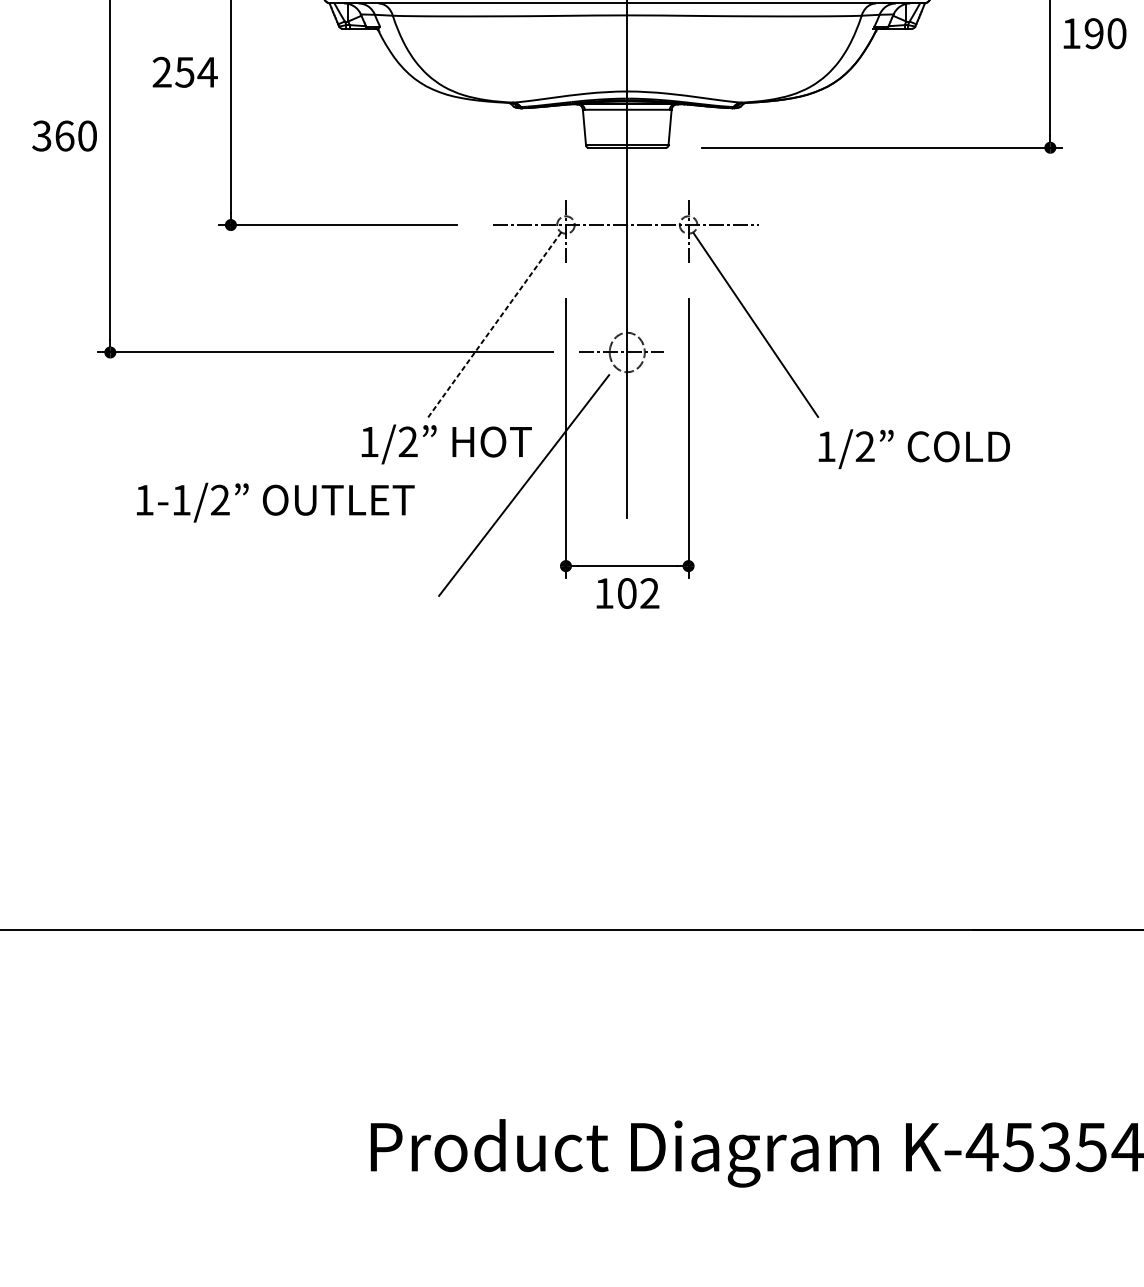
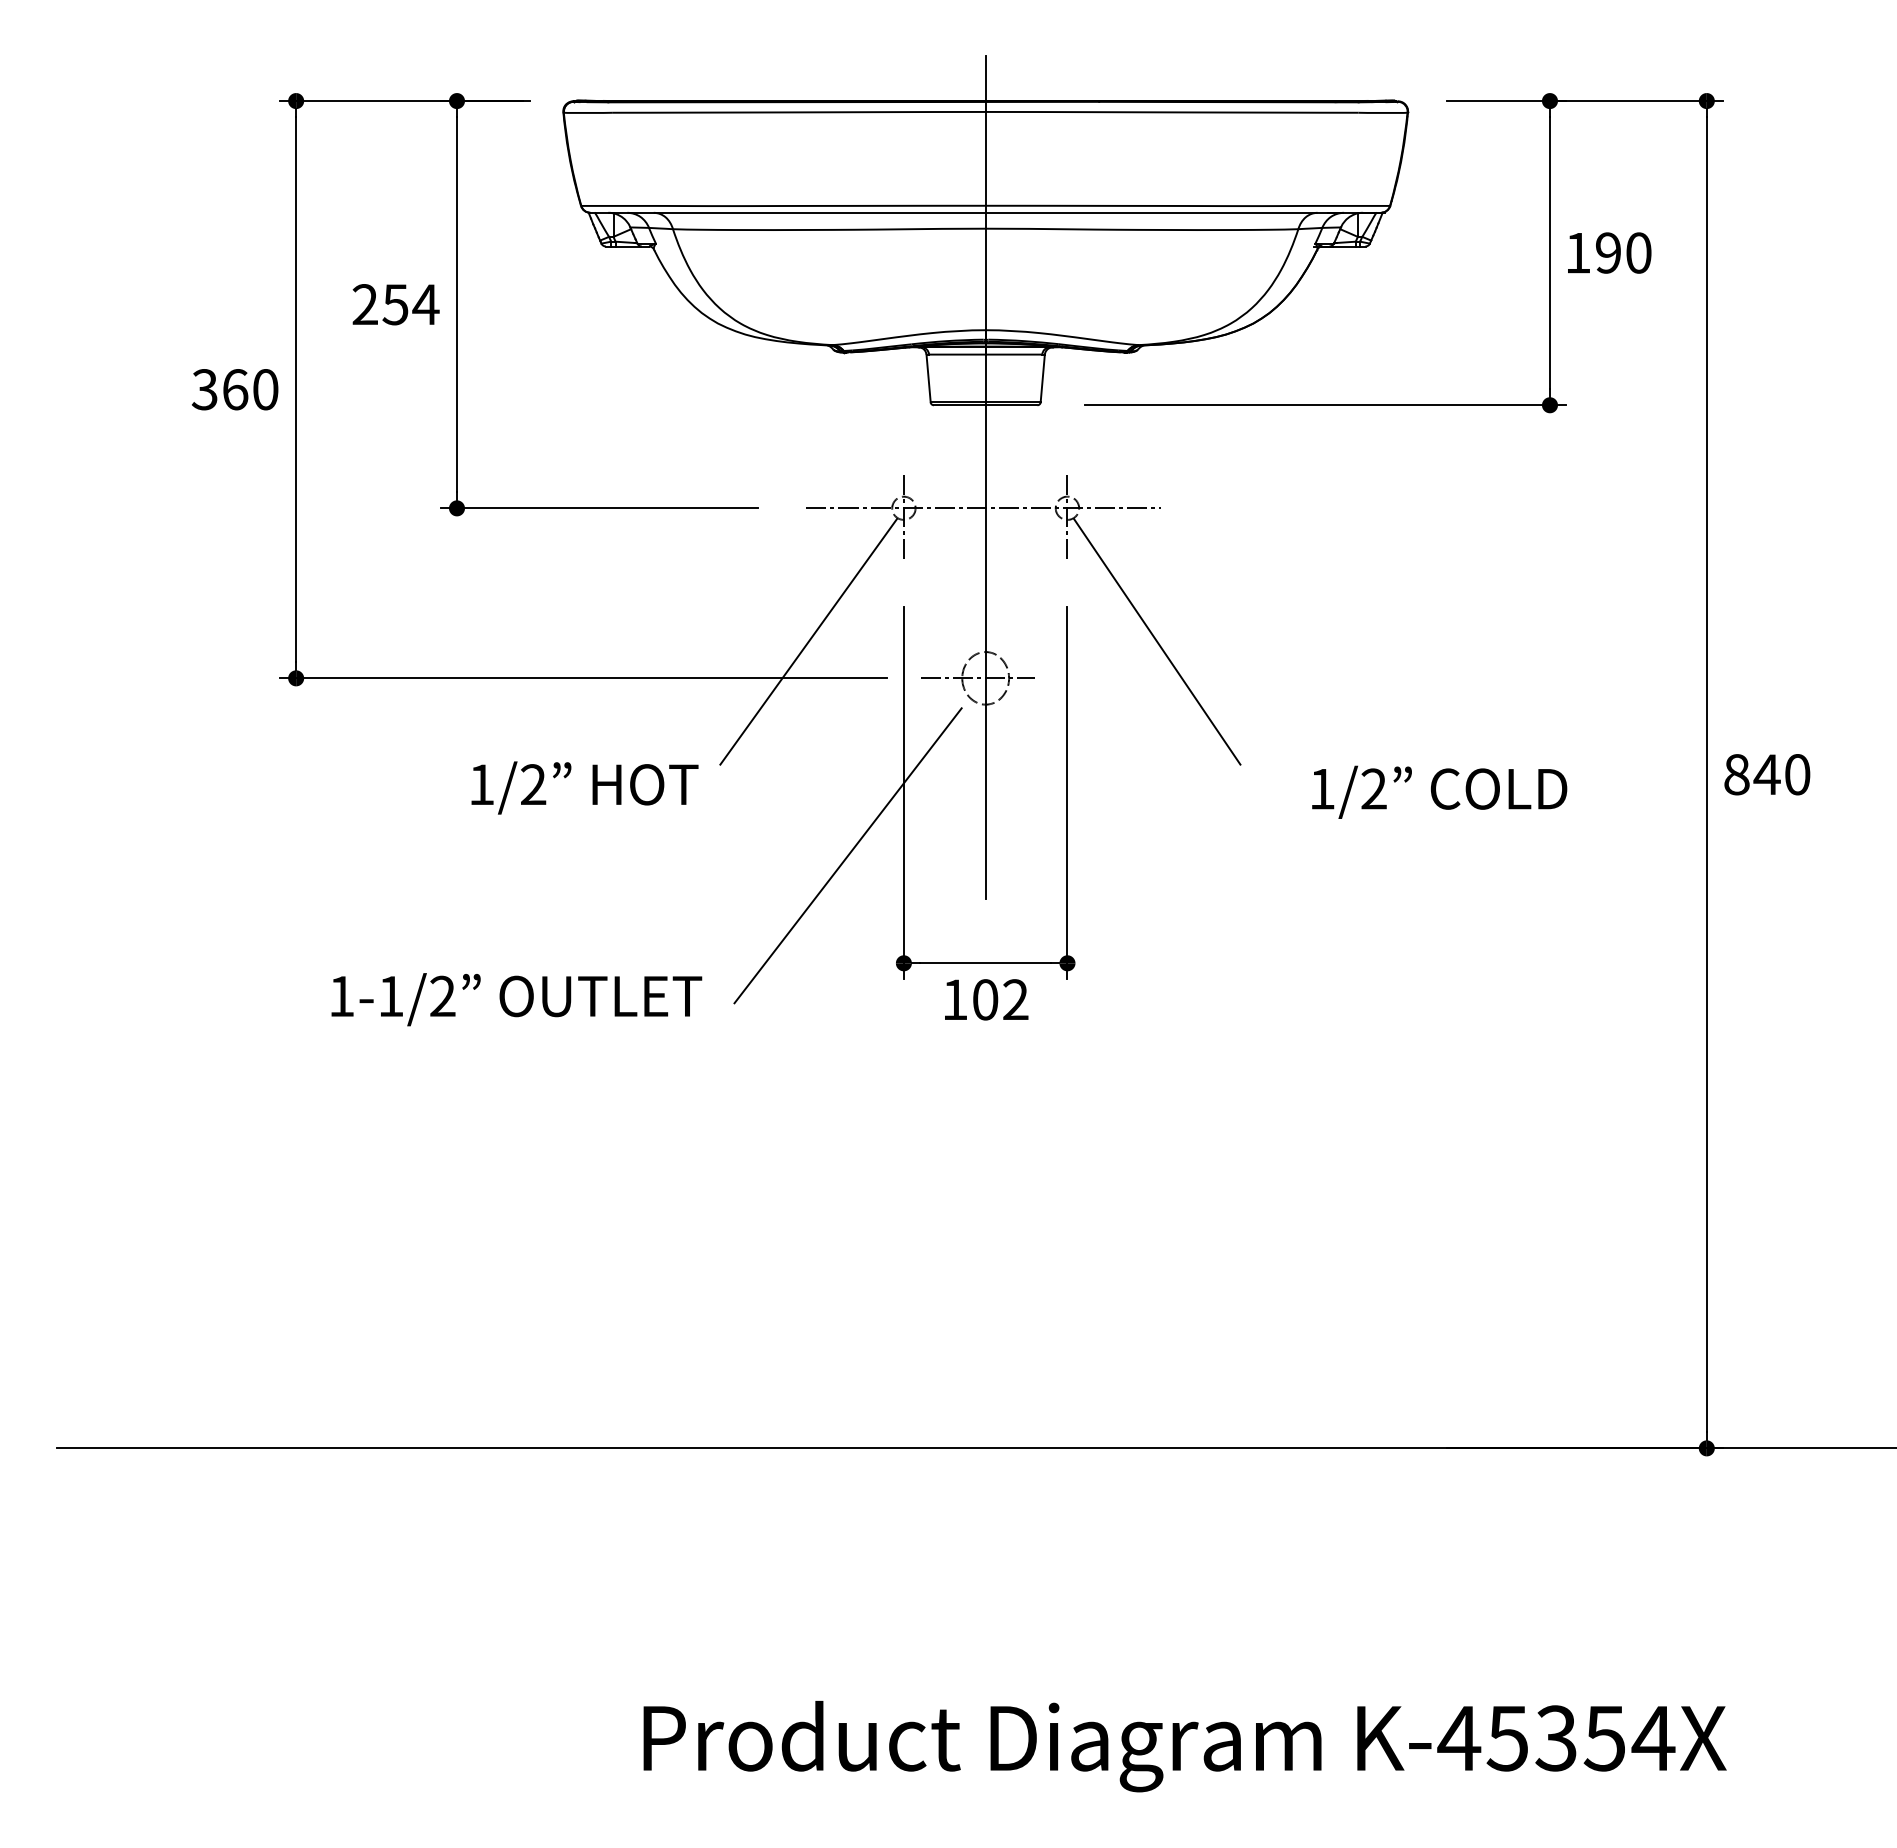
line: (494, 325) -> (808, 642), dashed -> solid
text: (446, 444) -> (584, 787), moved
text: (914, 448) -> (1439, 791), moved
text: (275, 502) -> (516, 999), moved

